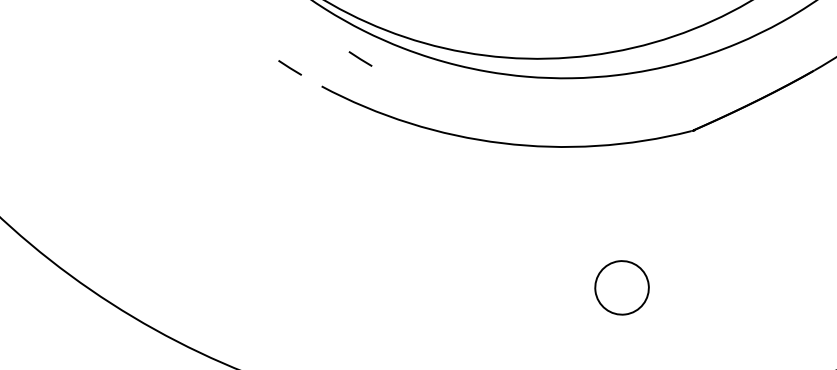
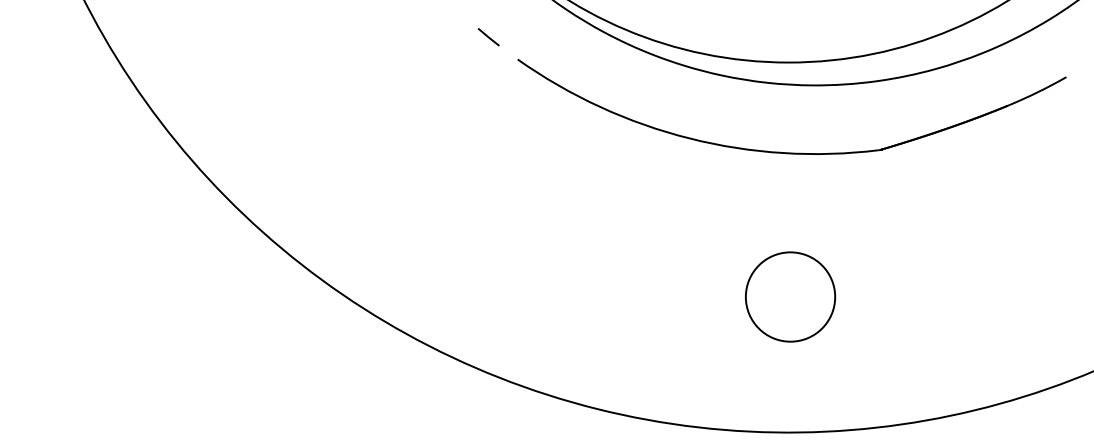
line: (360, 59) -> (559, 37), removed
circle: (621, 287) -> (790, 296), size x1.67

